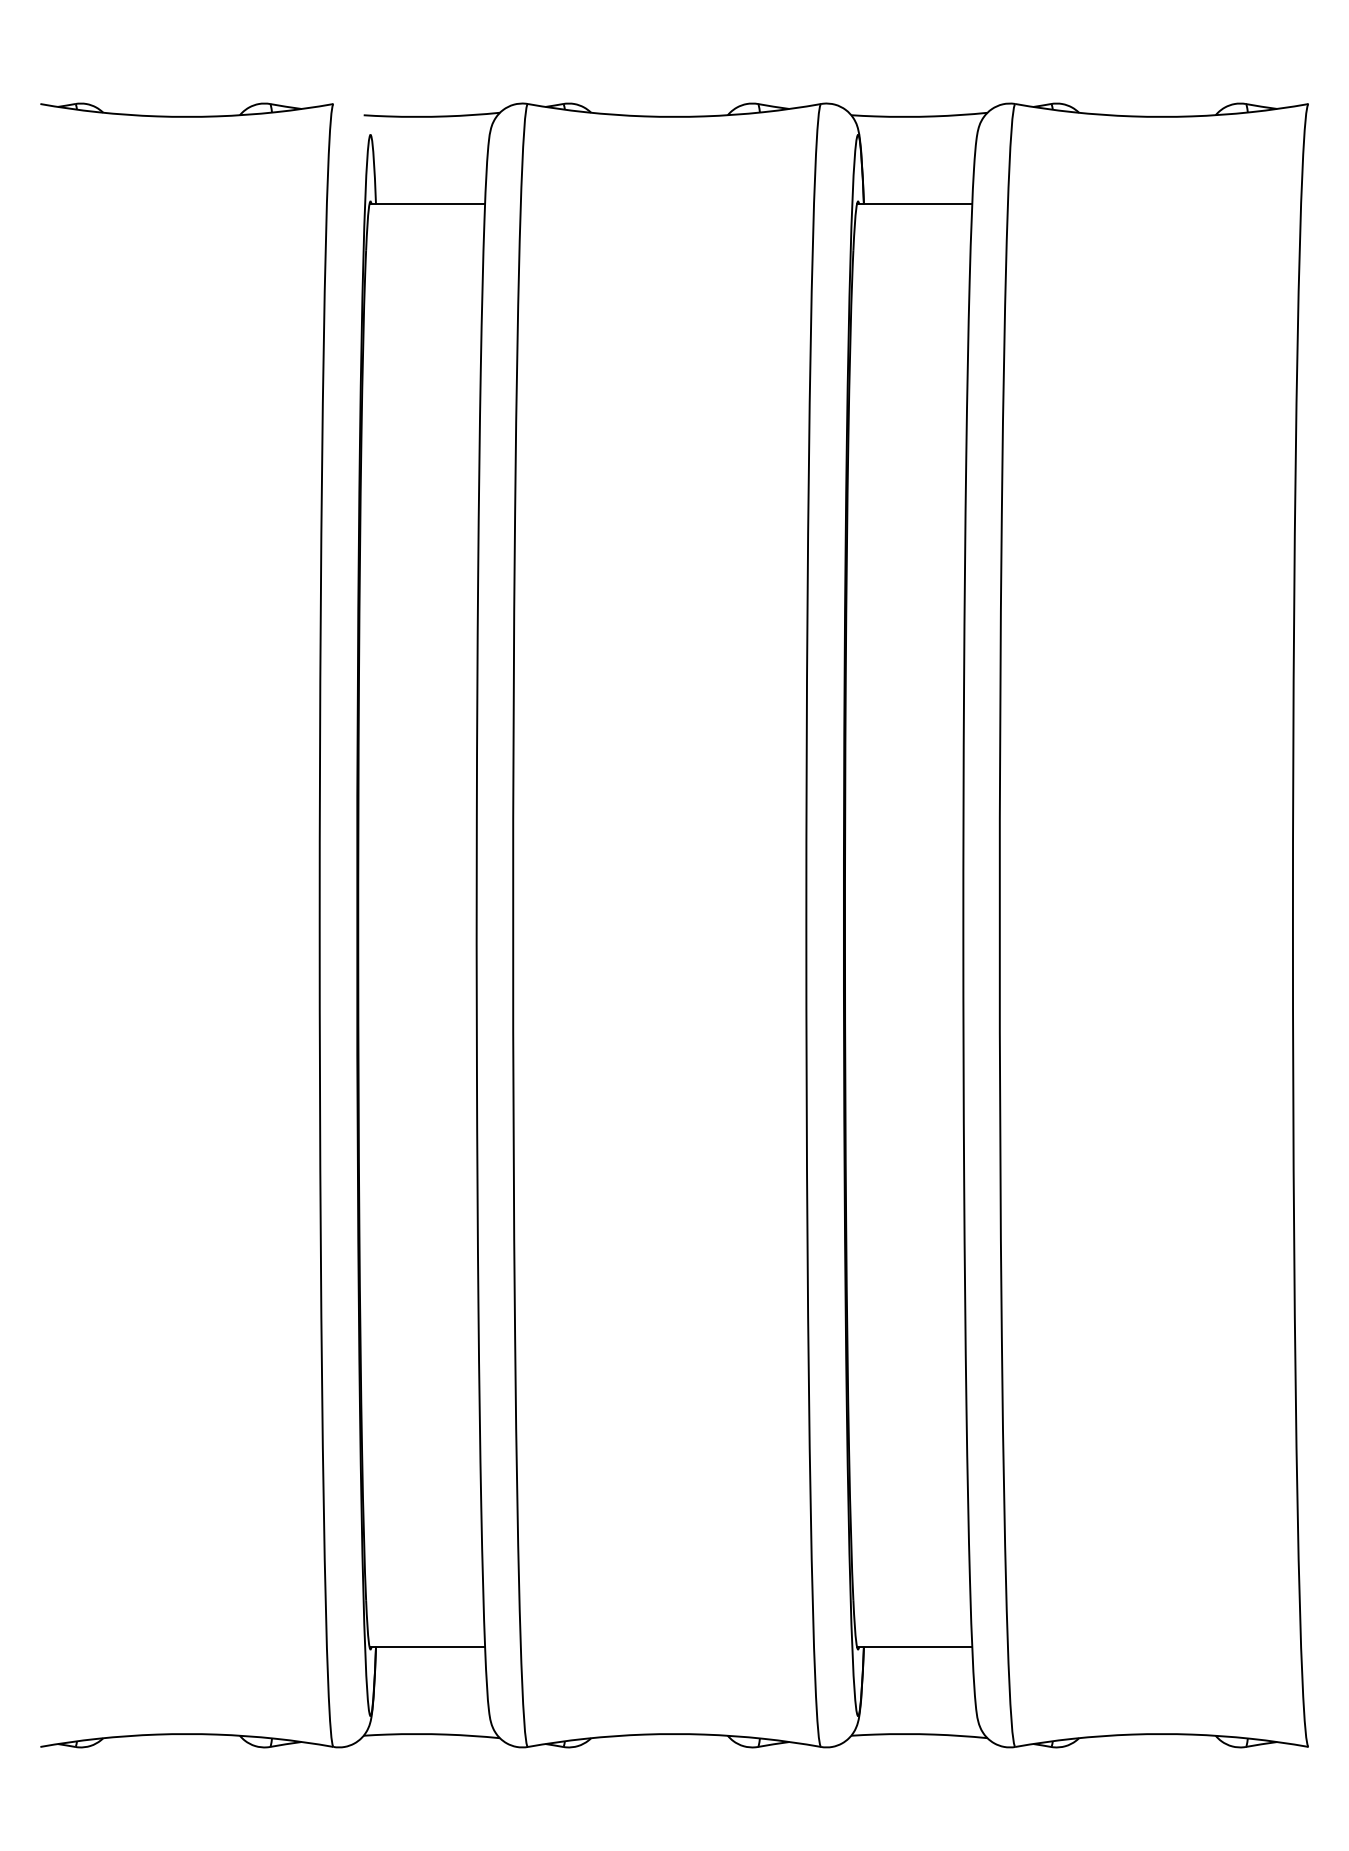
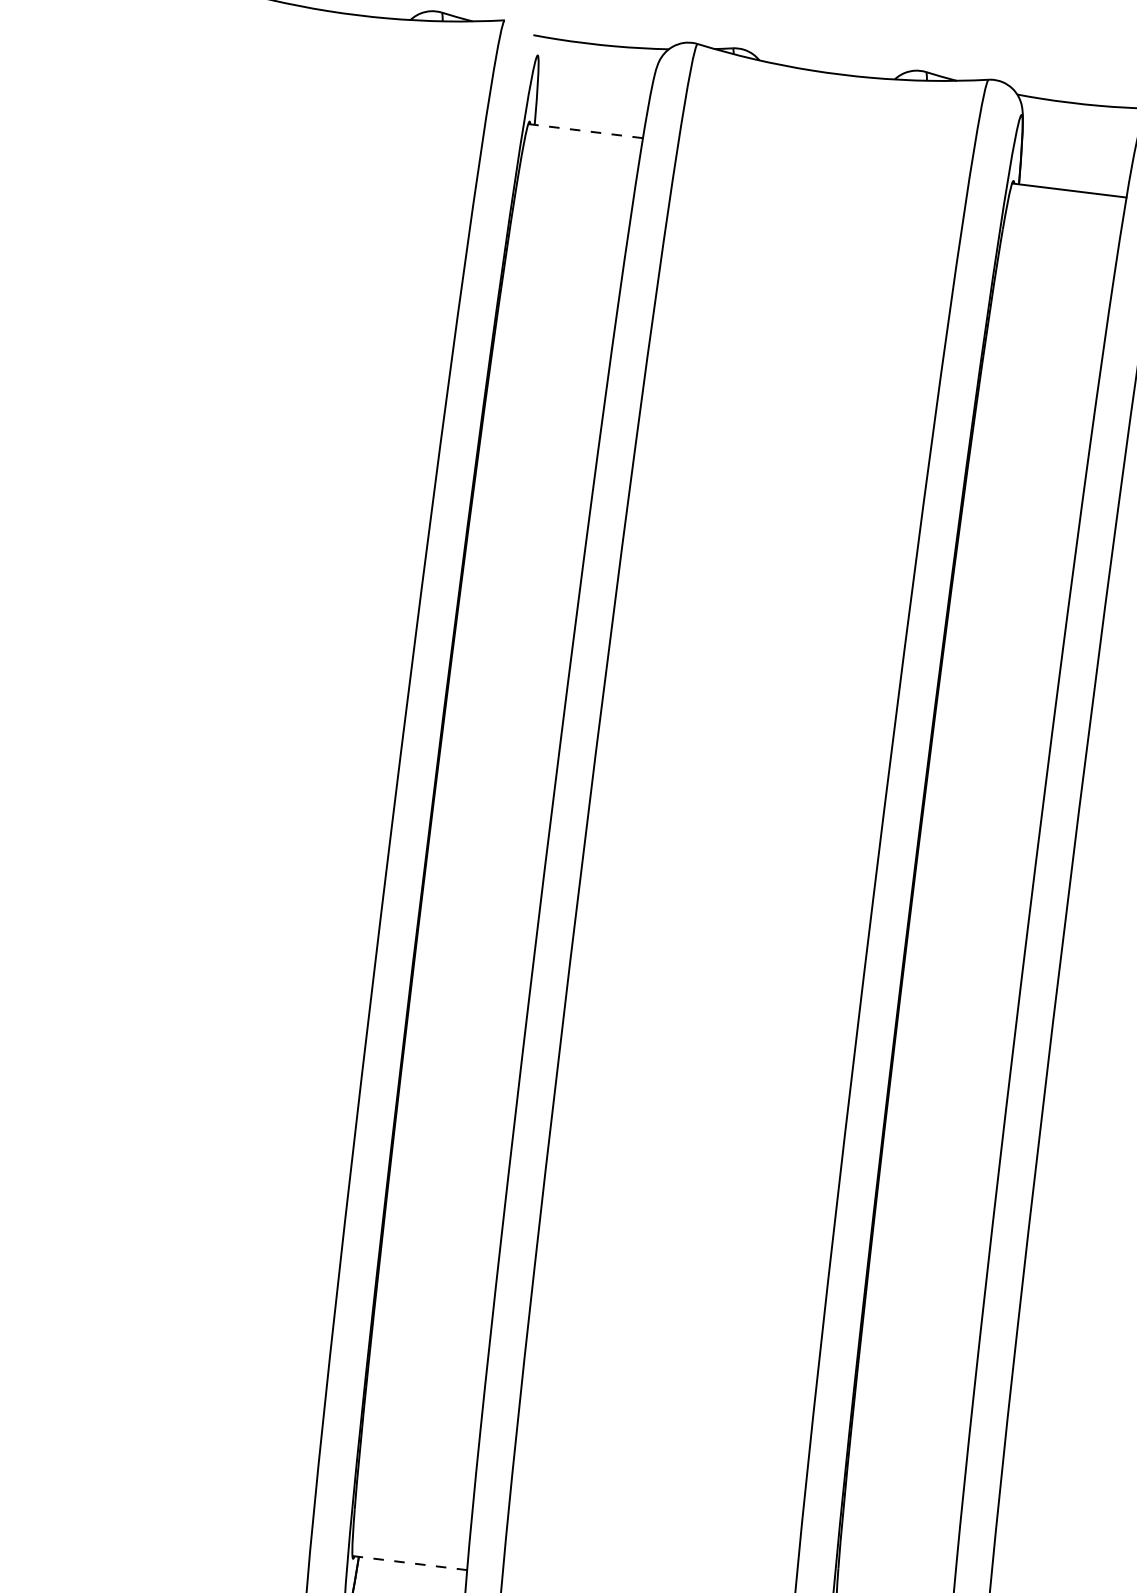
line: (427, 204) -> (585, 131), solid -> dashed
line: (427, 1646) -> (410, 1562), solid -> dashed

